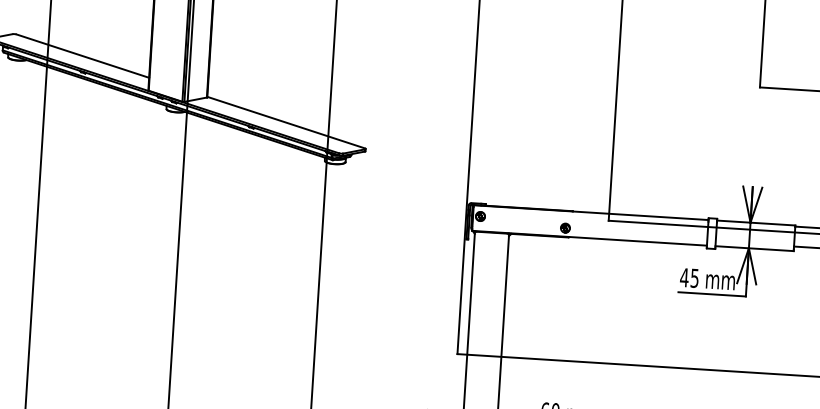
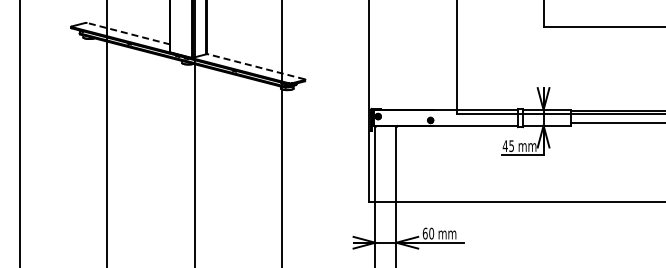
line: (82, 55) -> (128, 33), solid -> dashed
line: (285, 122) -> (255, 66), solid -> dashed

